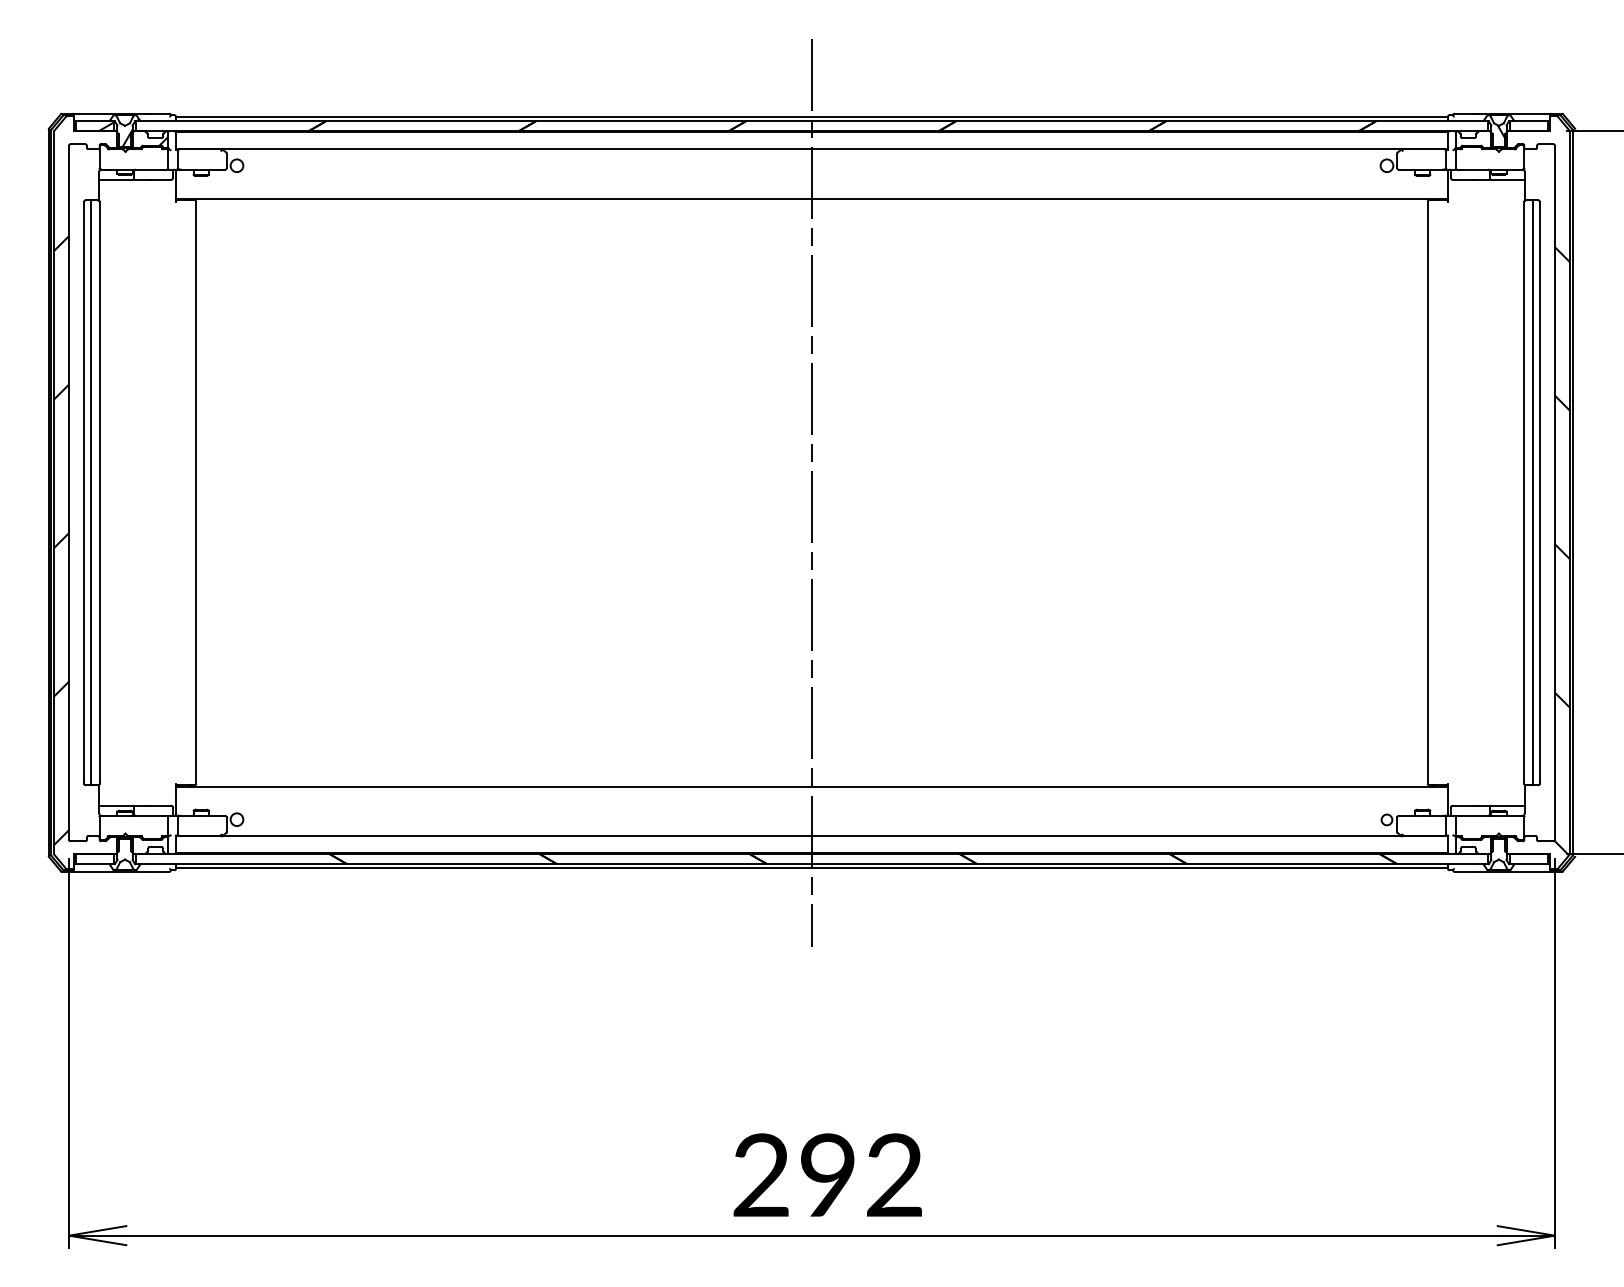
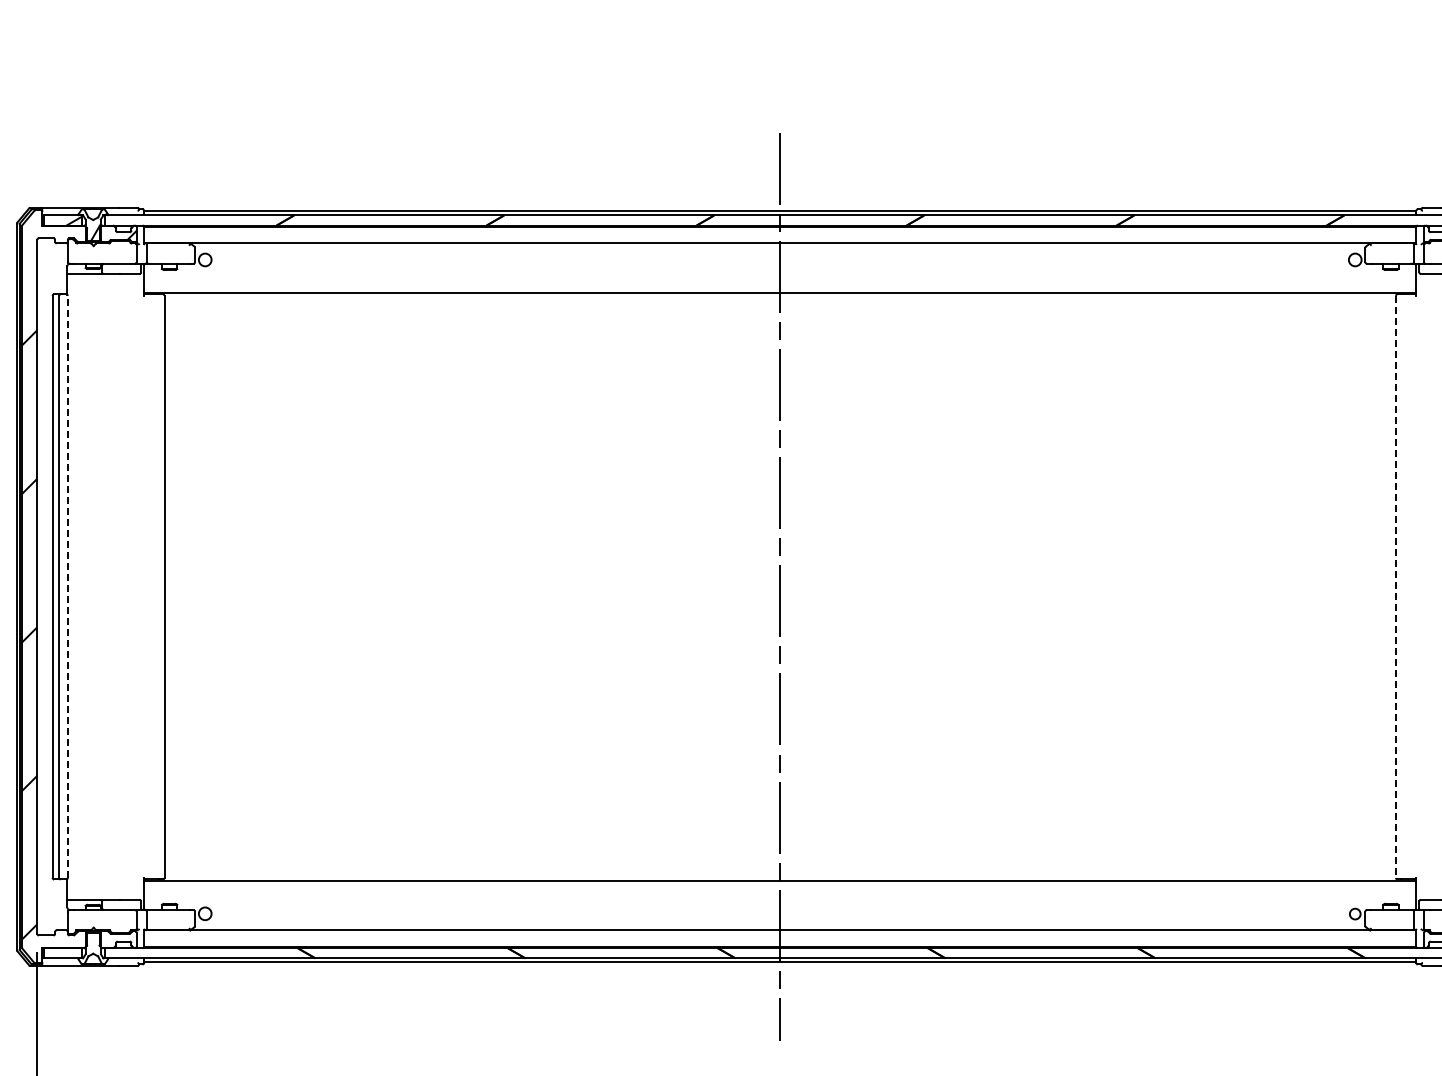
line: (99, 492) -> (67, 586), solid -> dashed
line: (1427, 493) -> (1395, 587), solid -> dashed

